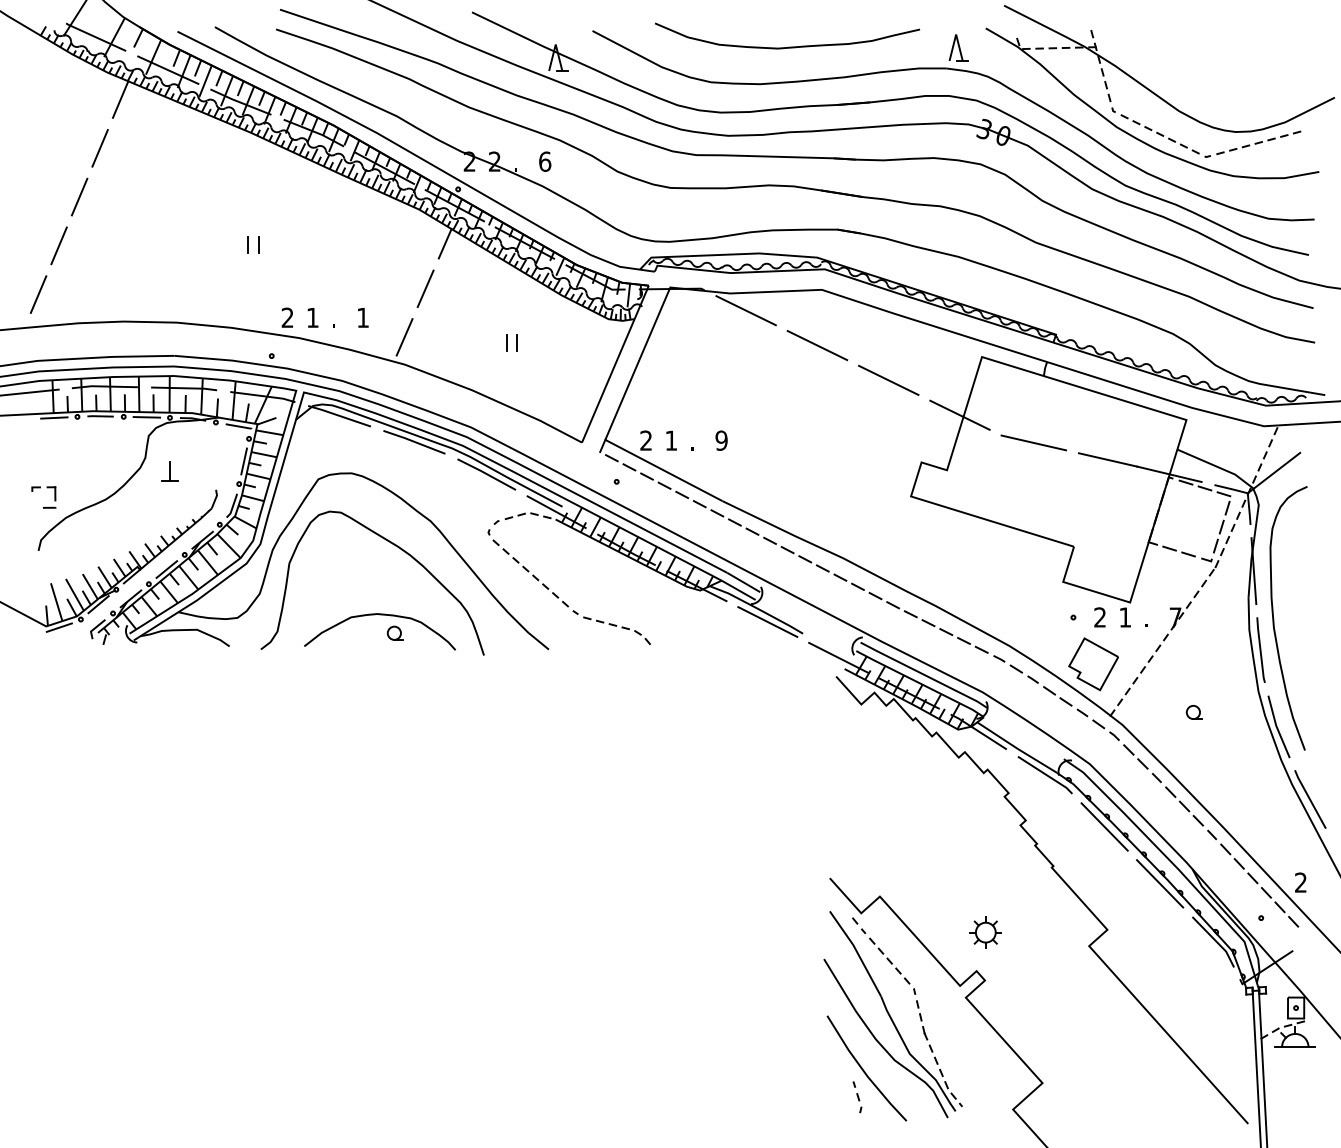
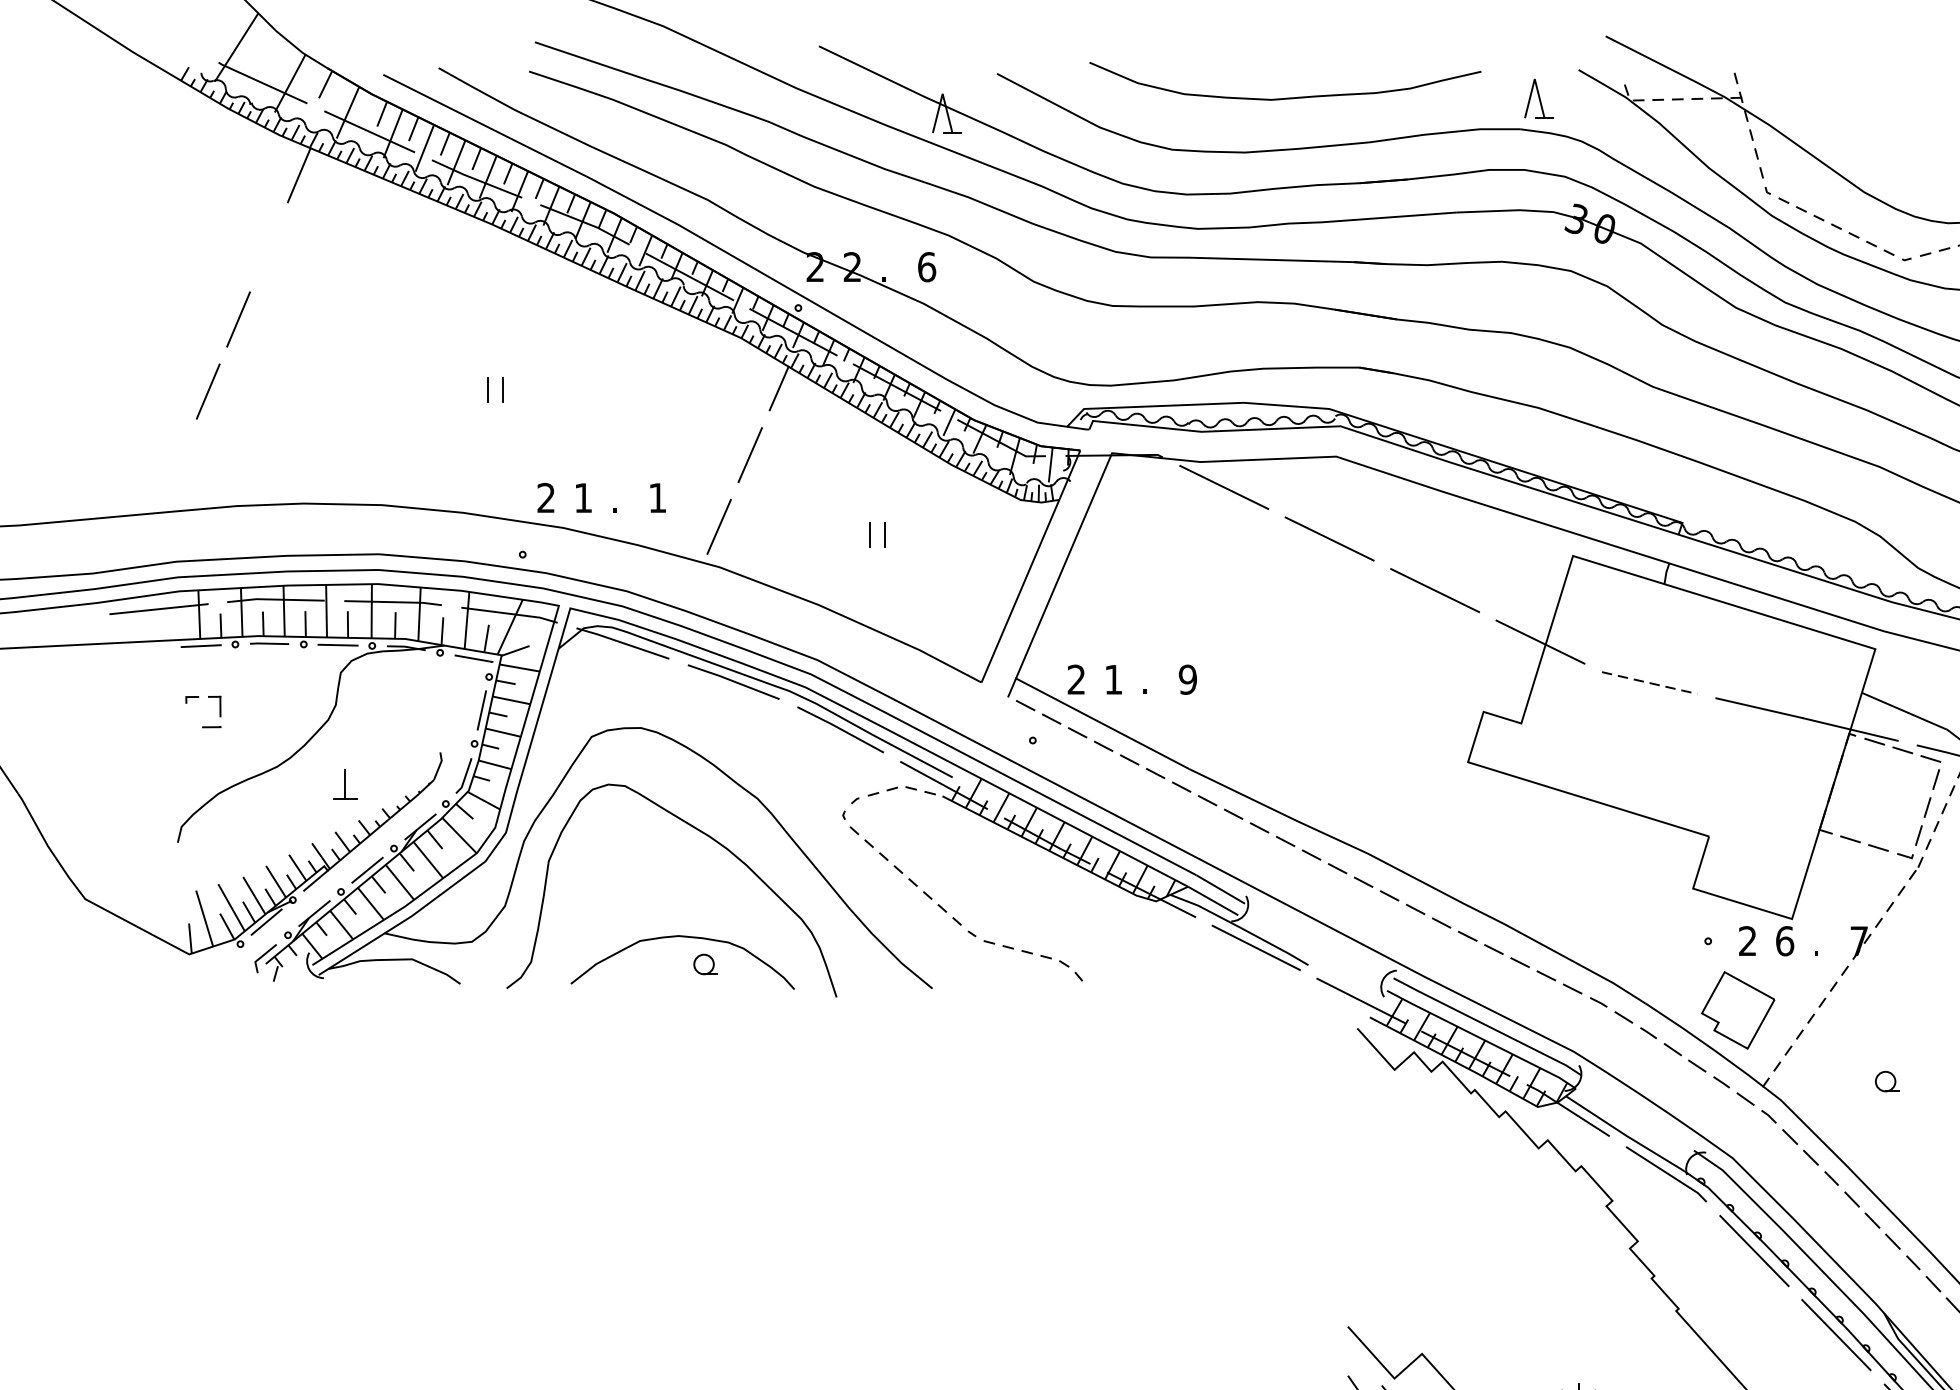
line: (99, 148) -> (267, 247), removed
line: (38, 294) -> (177, 463), removed
line: (1034, 443) -> (1650, 683), solid -> dashed
part: (169, 471) -> (344, 784), moved
part: (40, 488) -> (198, 698), moved
text: (1125, 617) -> (1785, 941), 1 -> 6
line: (58, 627) -> (207, 955), removed

